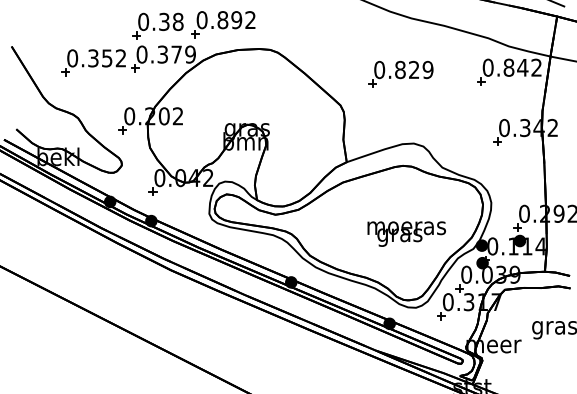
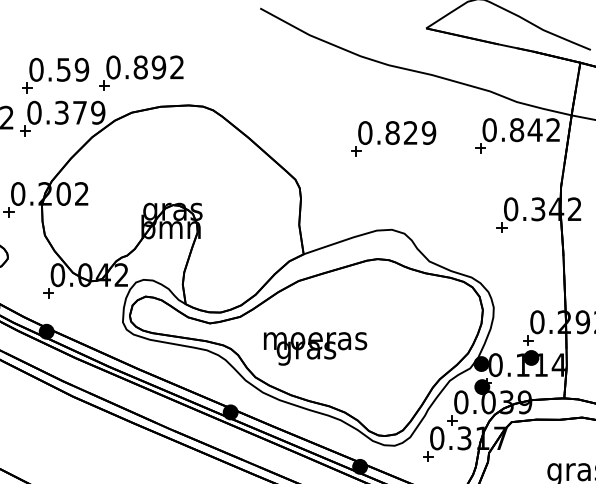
text: (171, 21) -> (73, 69), 0.38 -> 0.59
part: (400, 73) -> (392, 137), moved
text: (406, 233) -> (315, 348), moved

